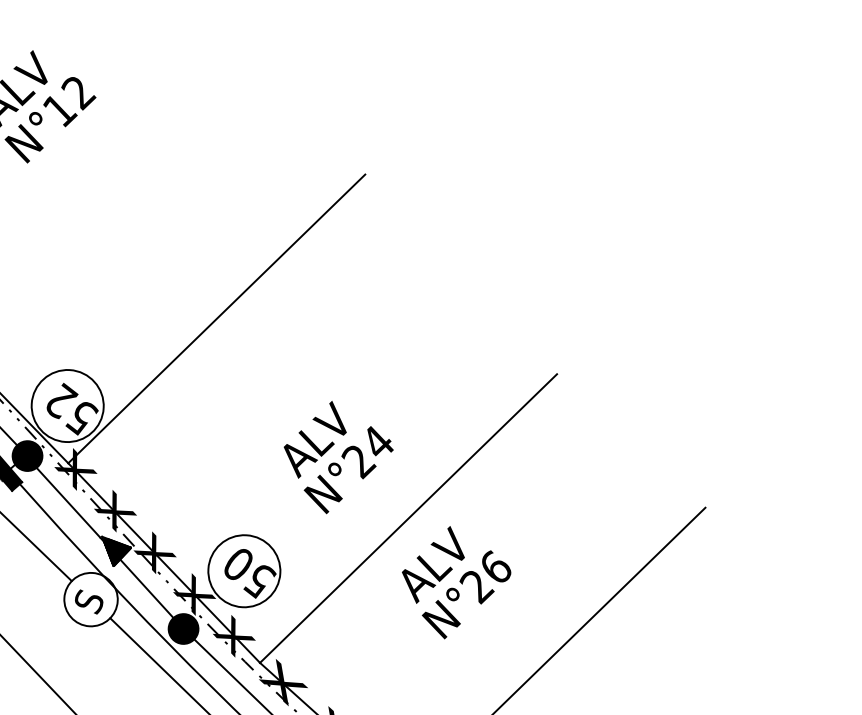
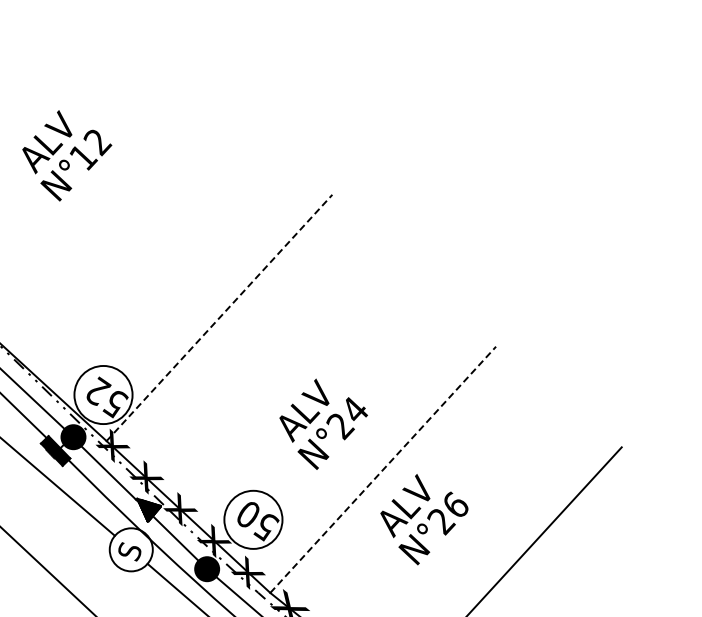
line: (216, 318) -> (219, 317), solid -> dashed
line: (408, 518) -> (383, 469), solid -> dashed

